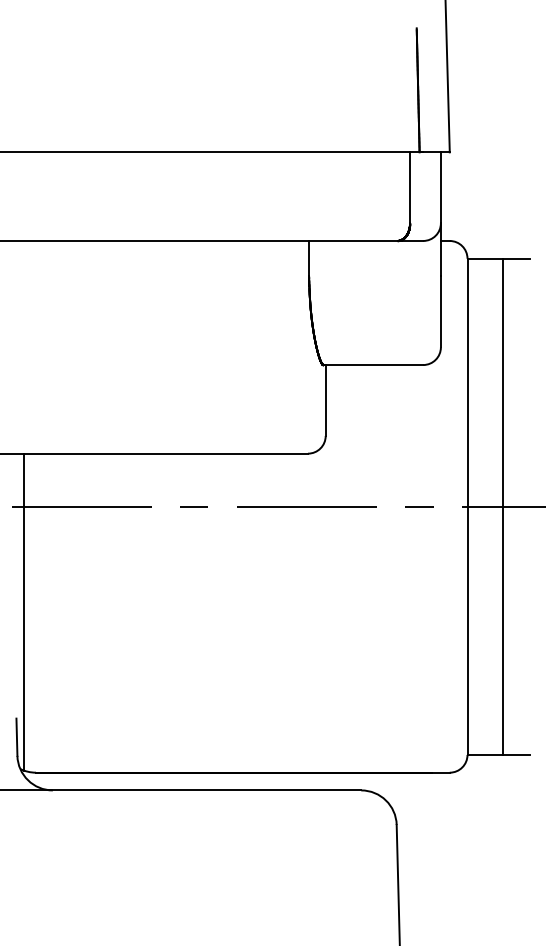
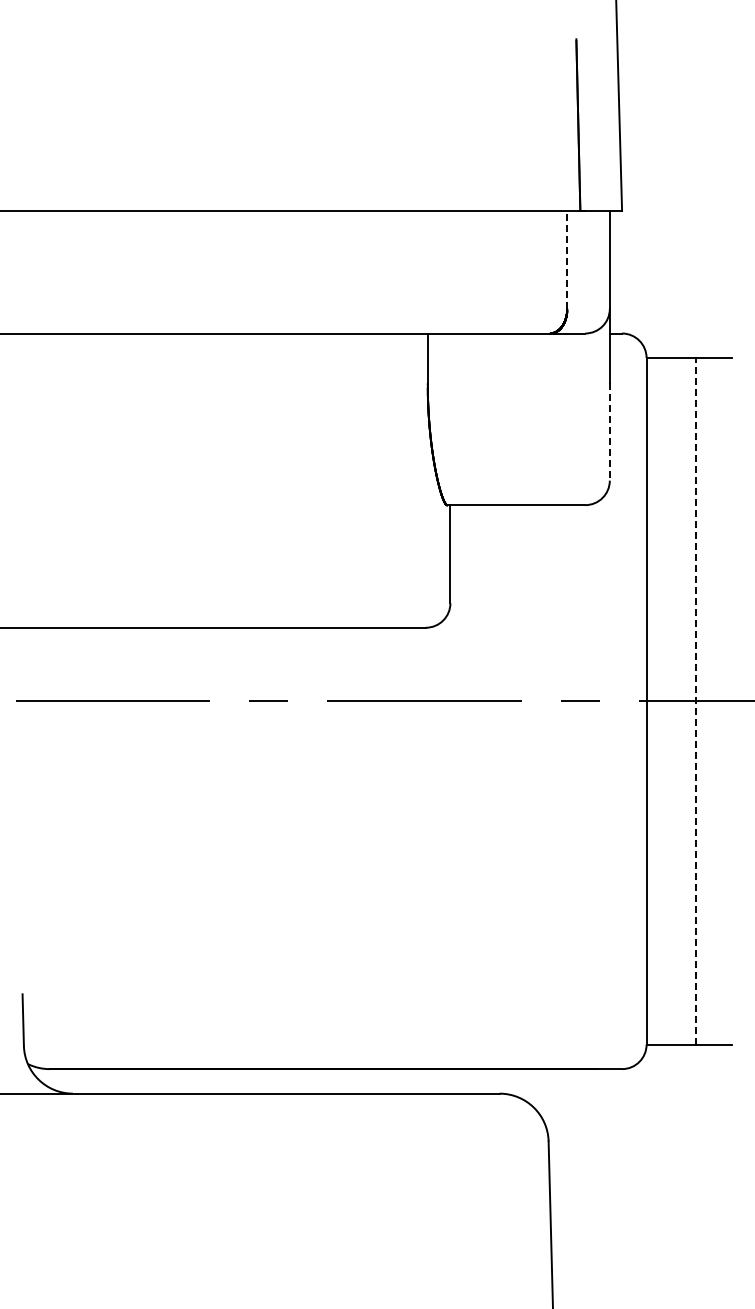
line: (410, 187) -> (567, 259), solid -> dashed
line: (440, 312) -> (609, 432), solid -> dashed
line: (502, 506) -> (695, 700), solid -> dashed
line: (24, 611) -> (33, 846), removed

